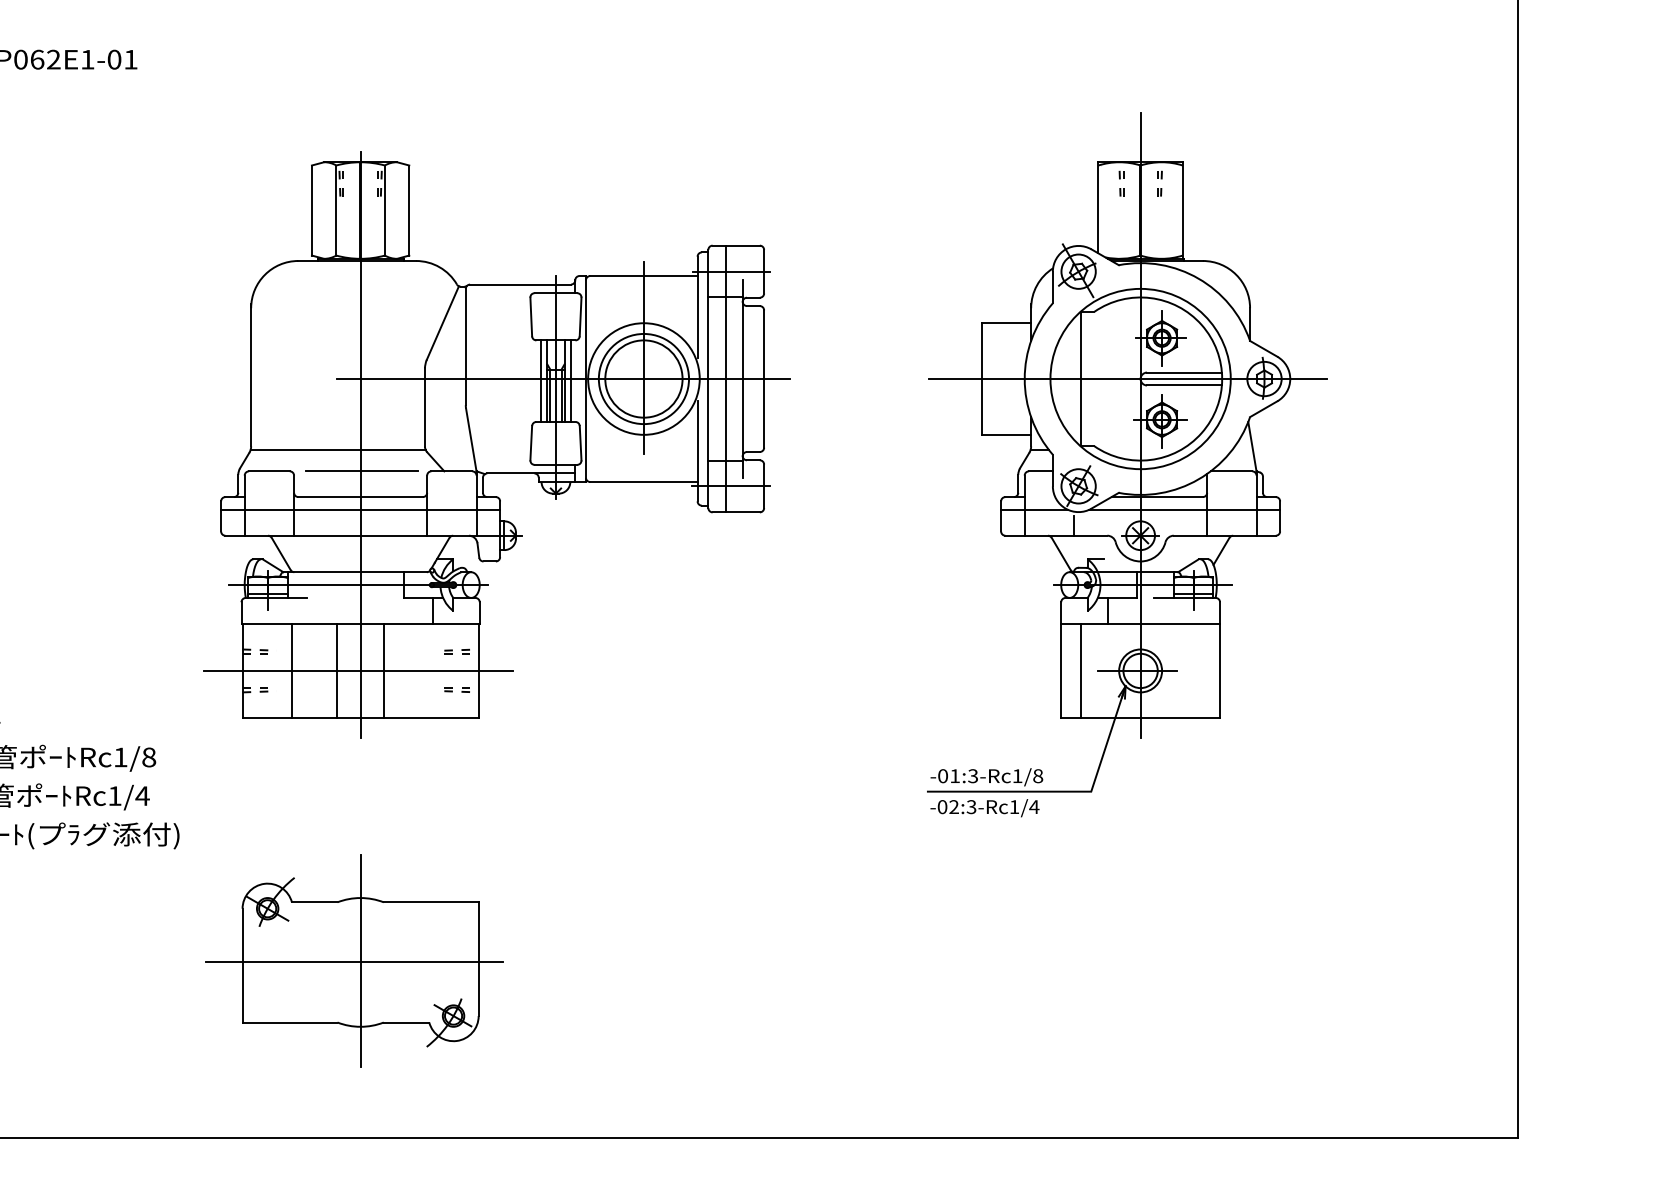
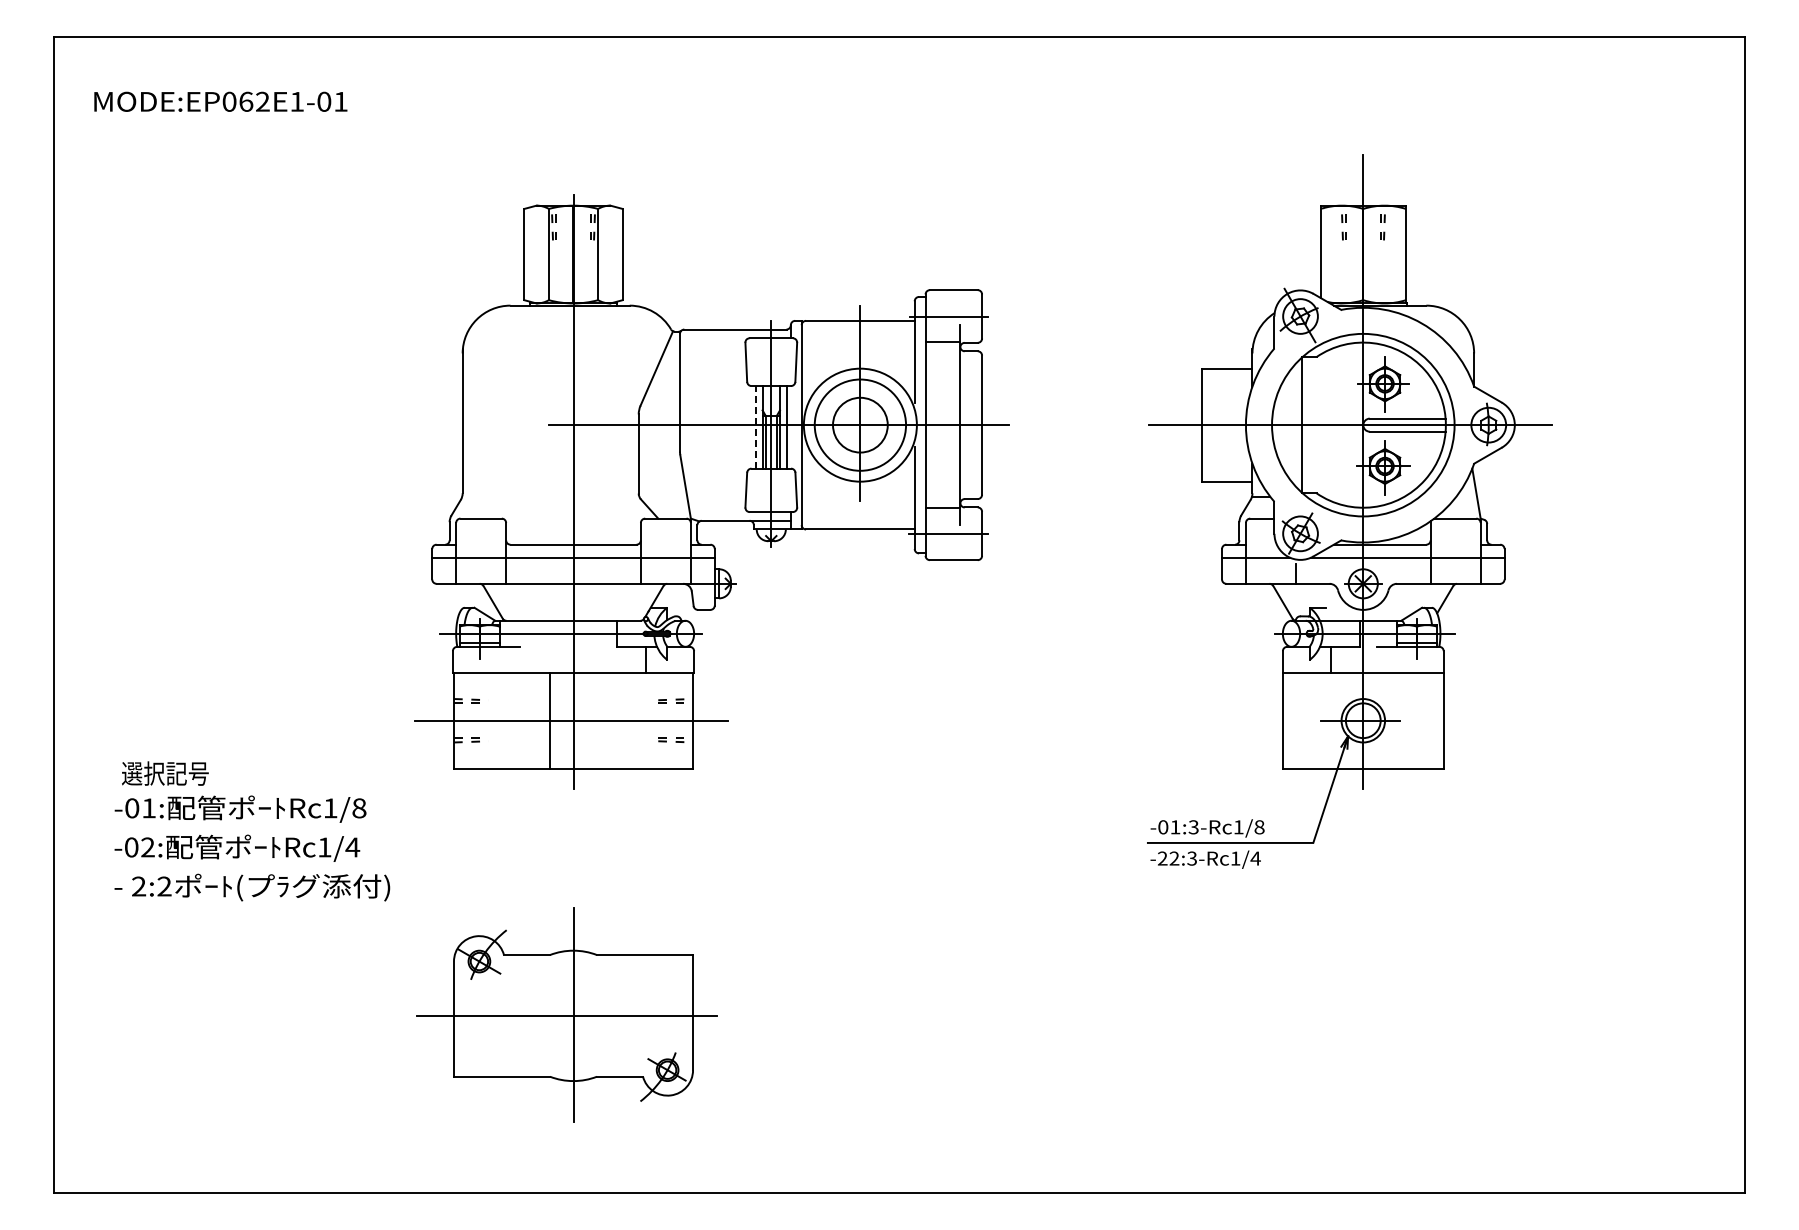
circle: (644, 379) -> (860, 425), size x0.7
line: (725, 379) -> (942, 425), removed
line: (541, 380) -> (756, 426), solid -> dashed
line: (337, 449) -> (550, 496), removed
line: (361, 471) -> (574, 518), removed
line: (291, 670) -> (503, 720), removed
line: (383, 670) -> (596, 720), removed
line: (1080, 670) -> (1302, 720), removed
text: (942, 806) -> (1162, 858), -02:3-Rc1/4 -> -22:3-Rc1/4

